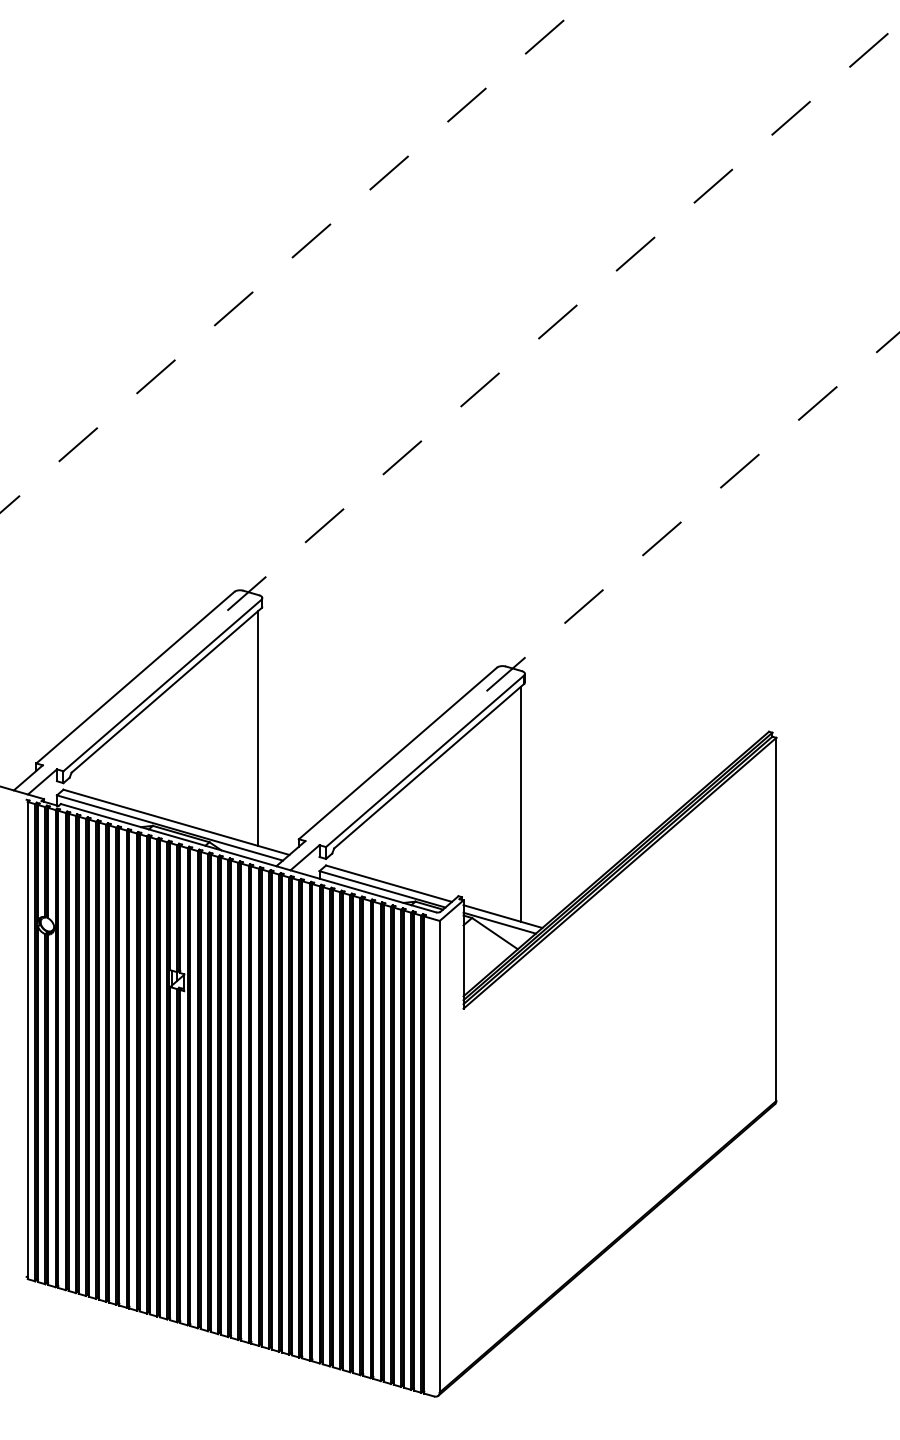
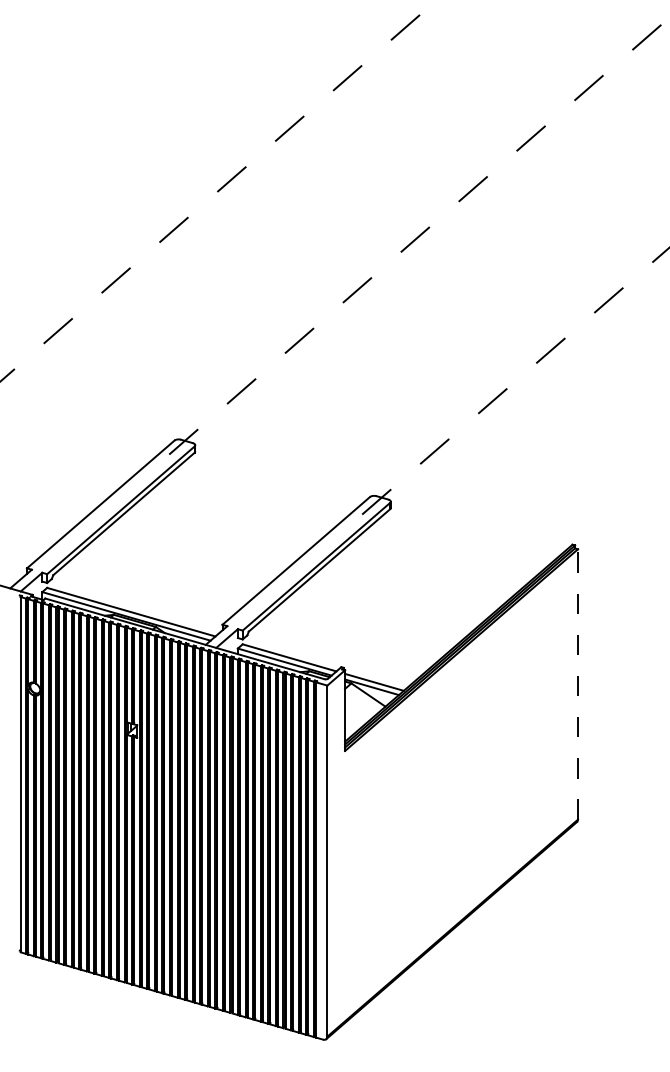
line: (258, 727) -> (192, 541), removed
line: (520, 803) -> (387, 598), removed
line: (777, 918) -> (578, 683), solid -> dashed

